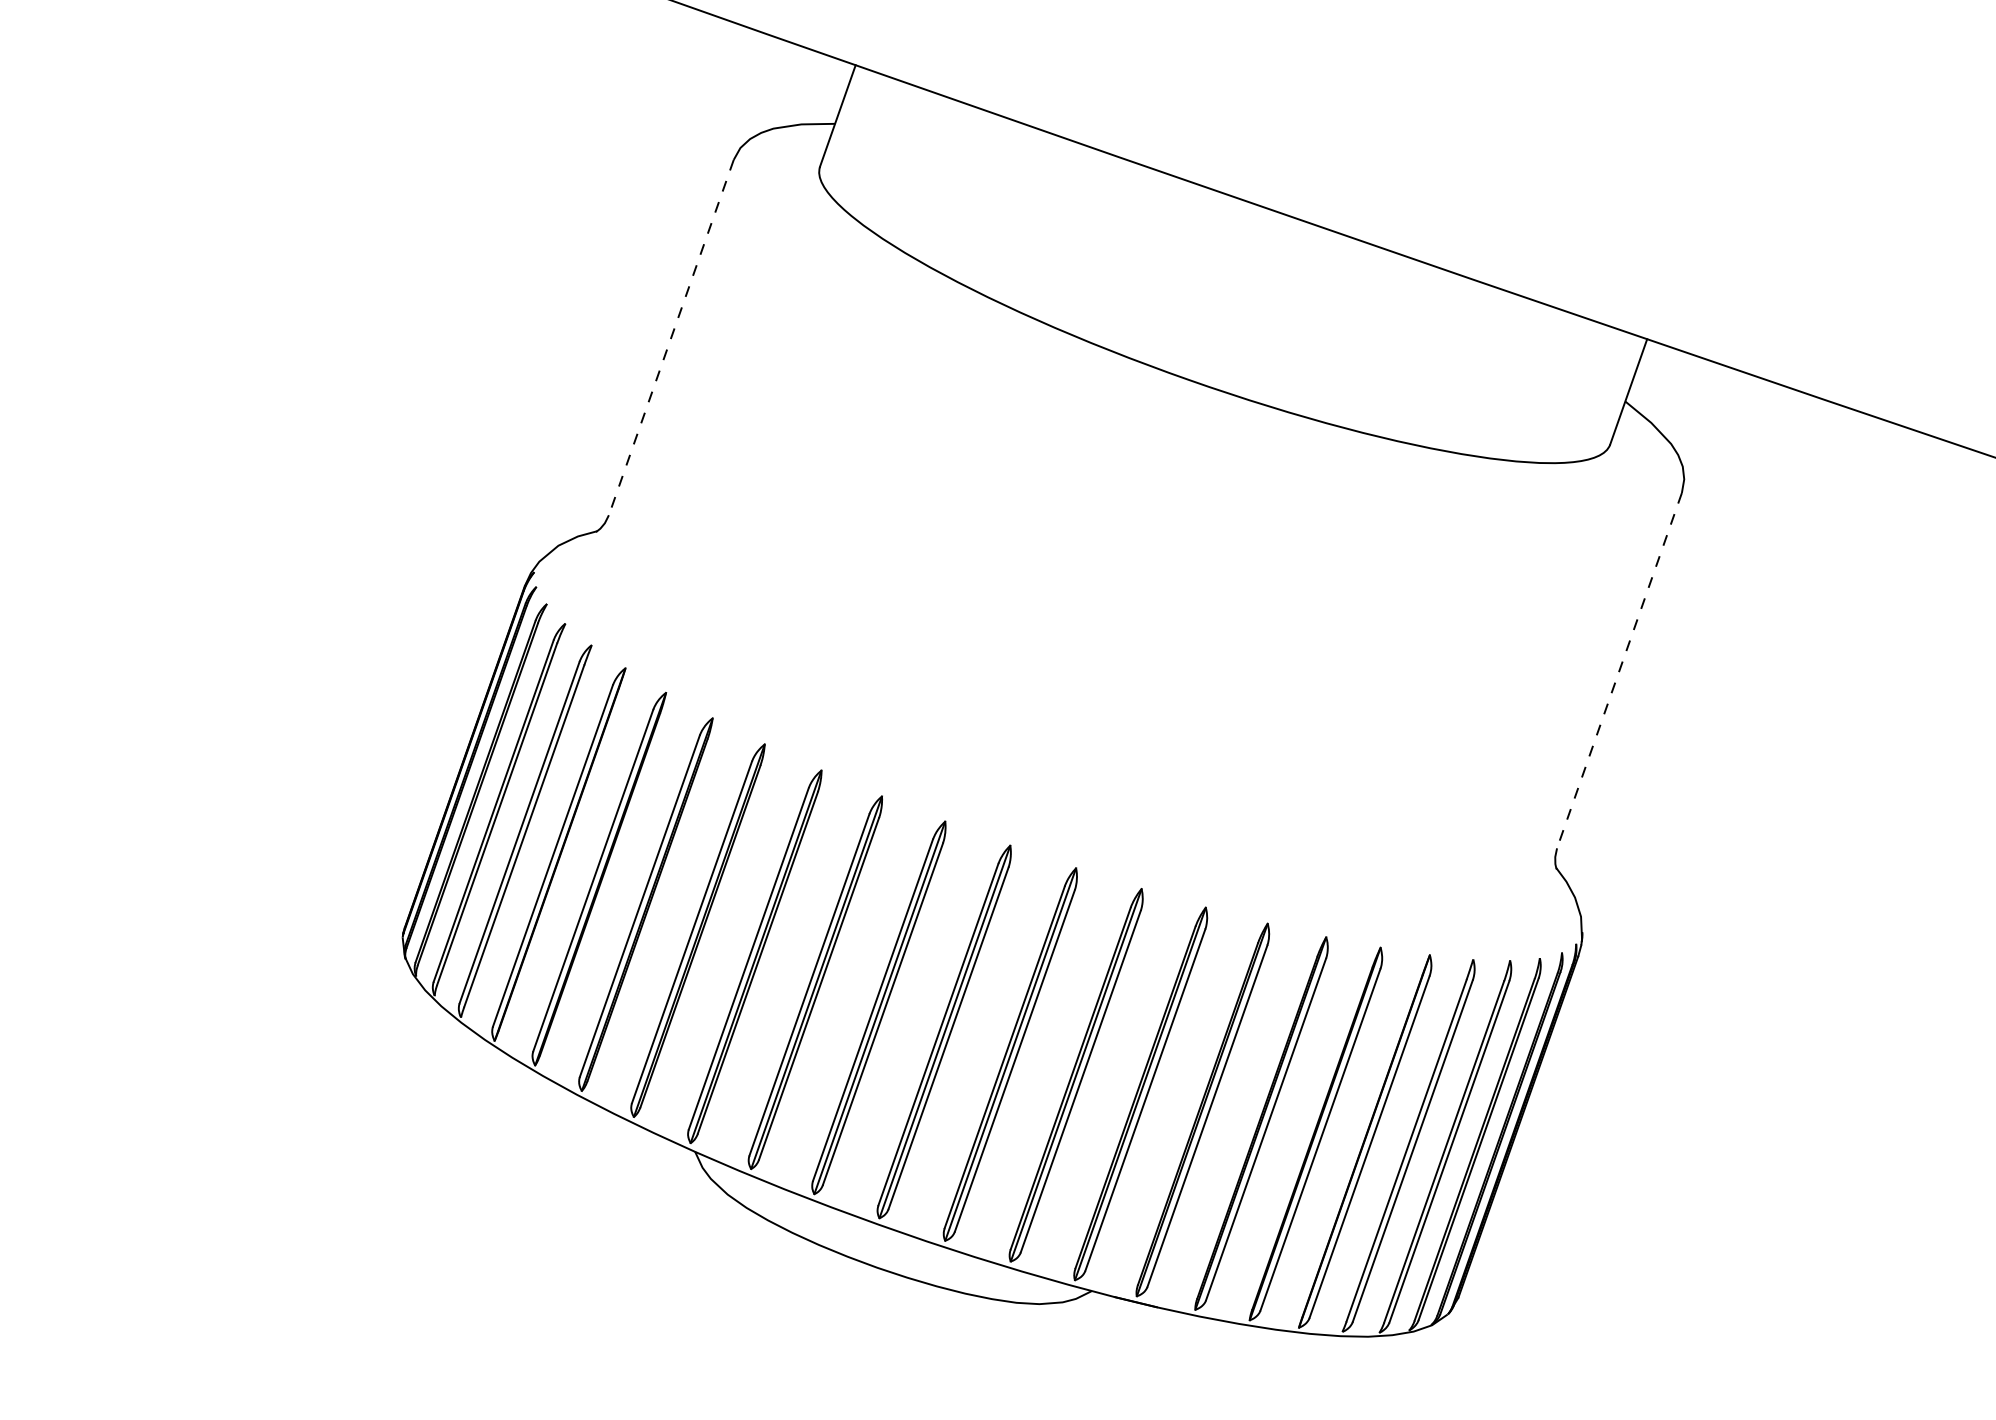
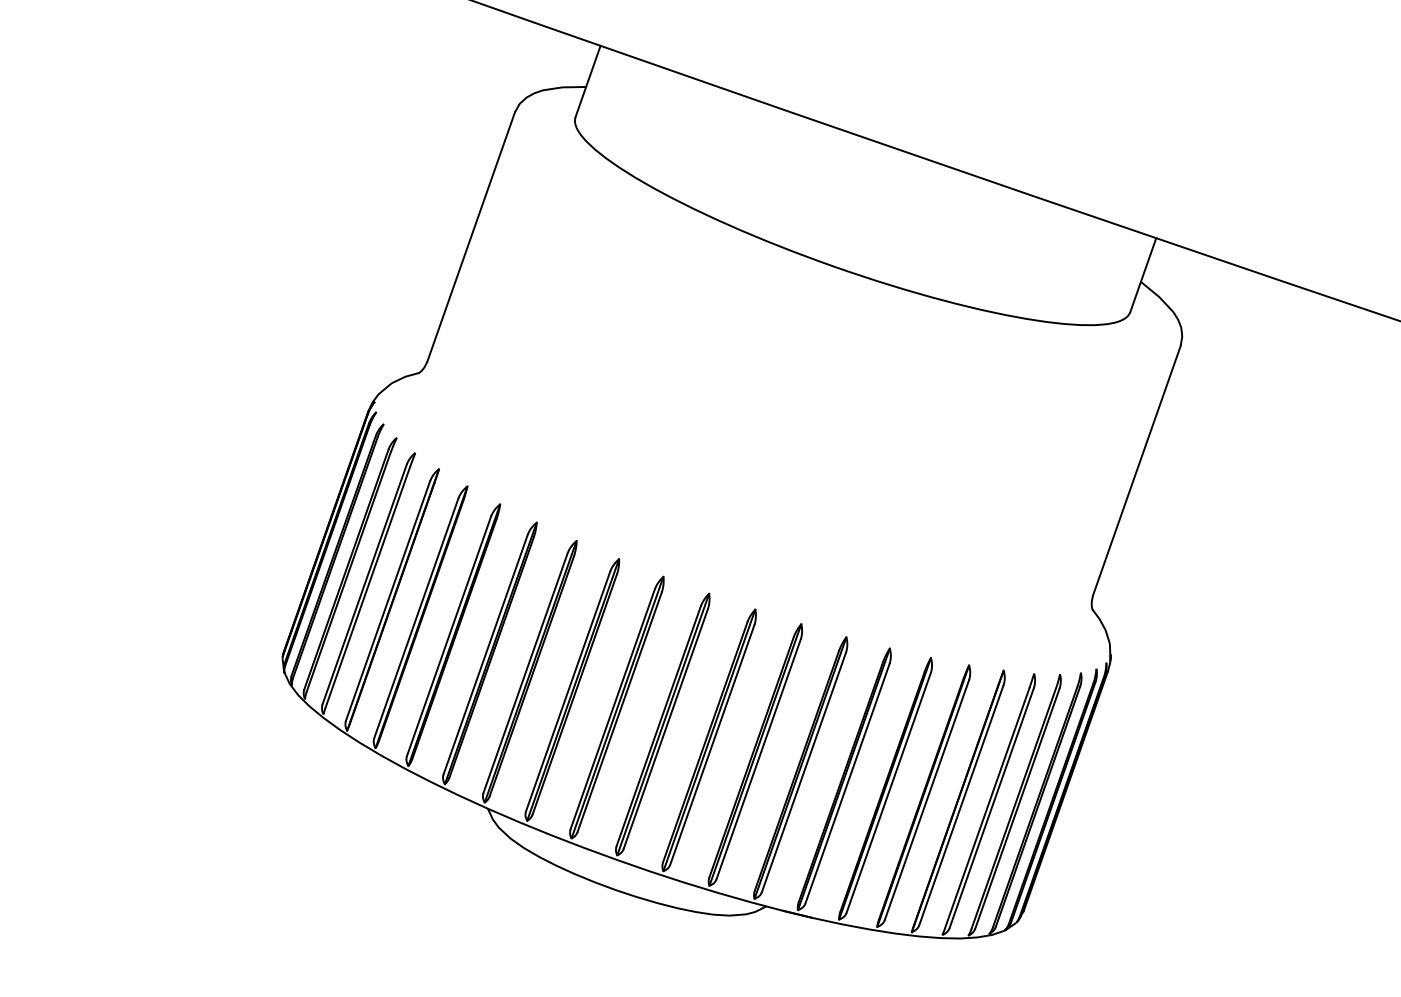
line: (670, 338) -> (470, 237), dashed -> solid
line: (1619, 671) -> (1136, 471), dashed -> solid

